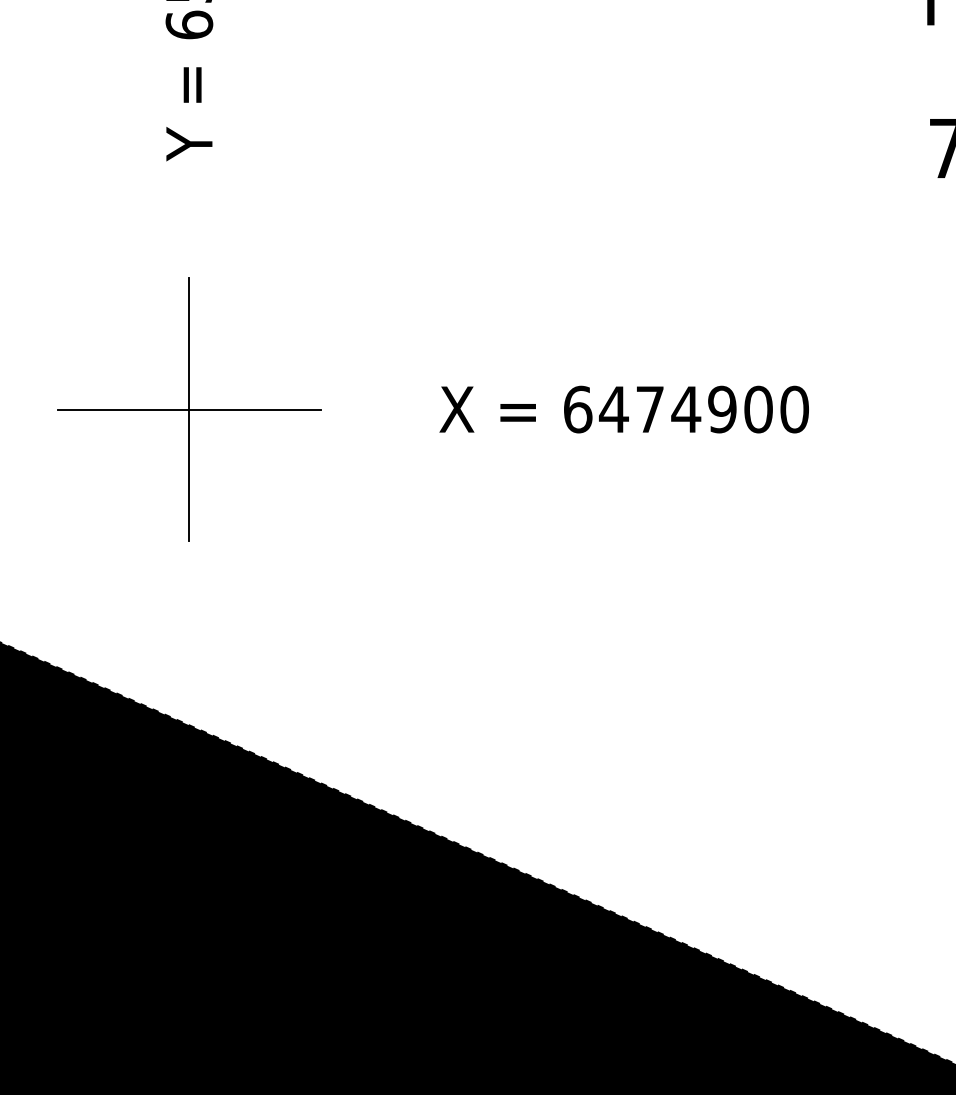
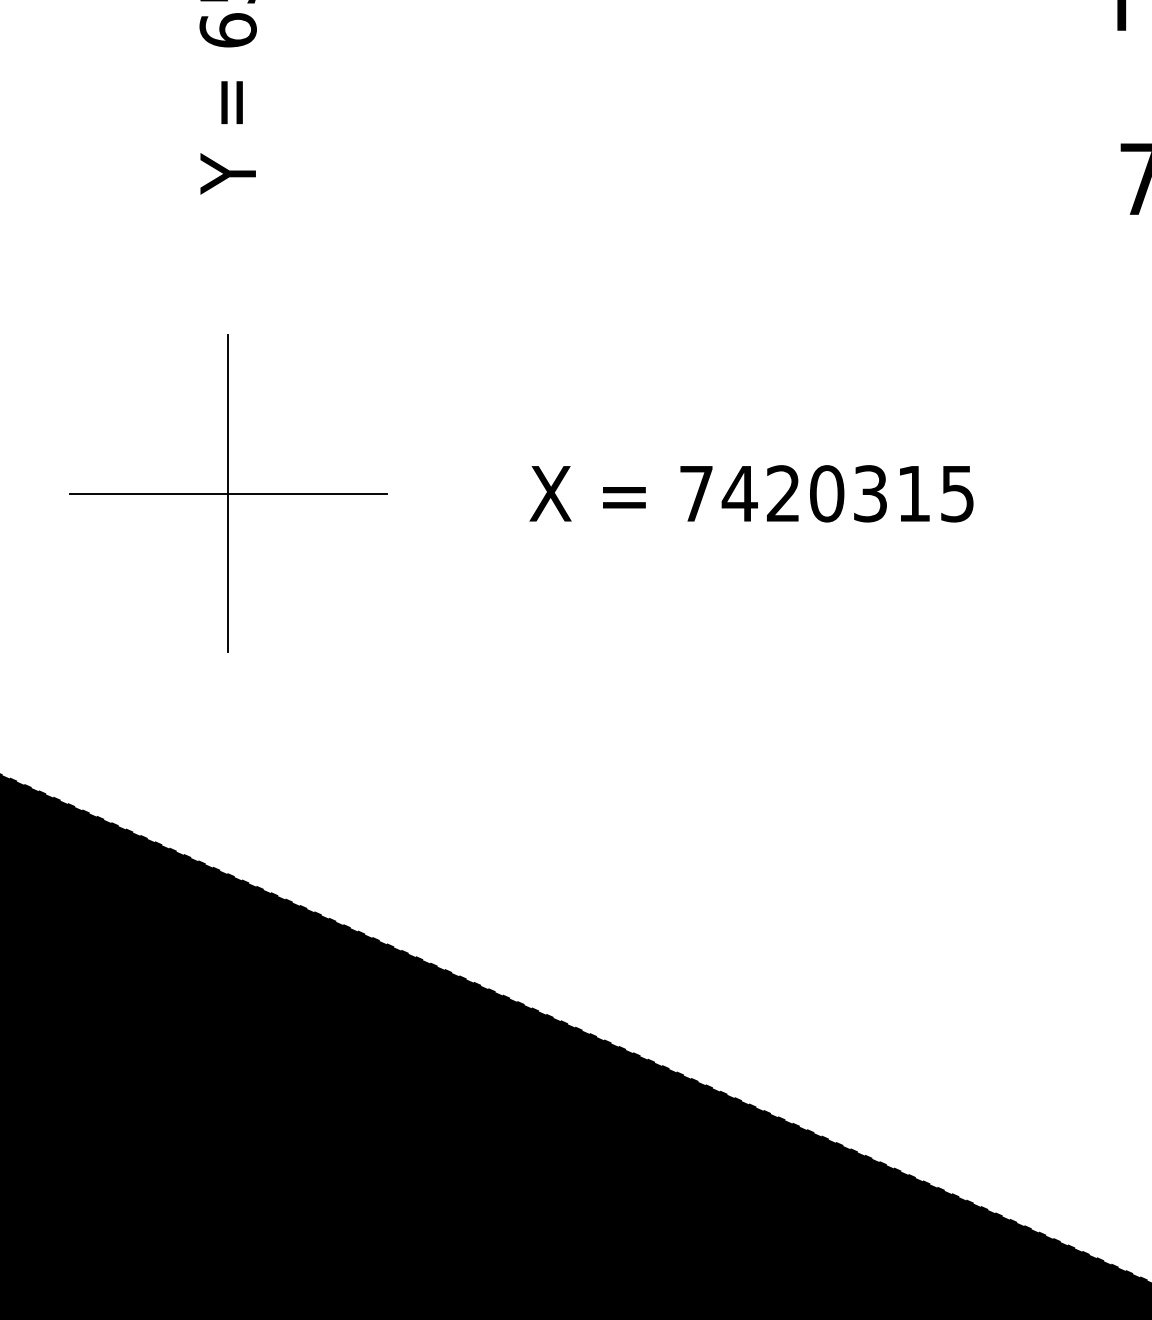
text: (685, 409) -> (826, 493), 6474900 -> 7420315

